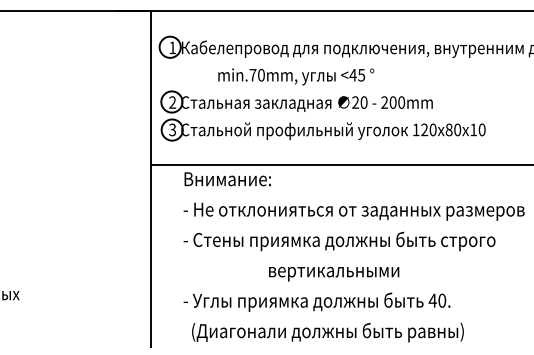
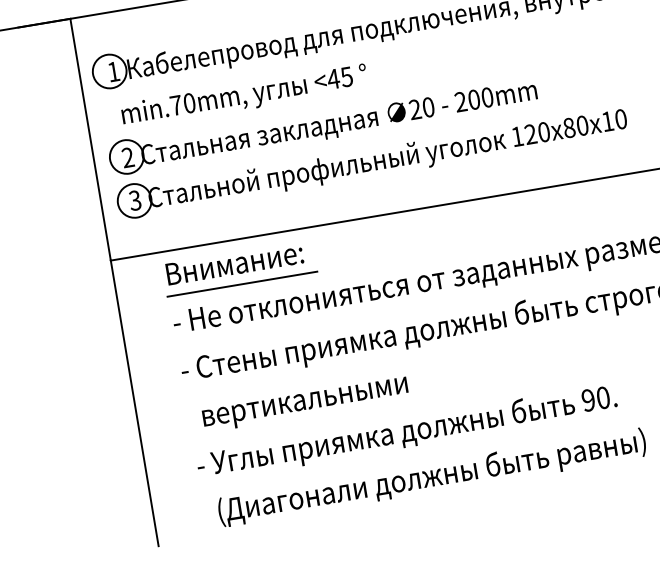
text: (296, 76) -> (244, 96), moved
line: (230, 192) -> (242, 283), added
text: (334, 273) -> (306, 403), moved
text: (432, 300) -> (587, 400), 40. -> 90.

